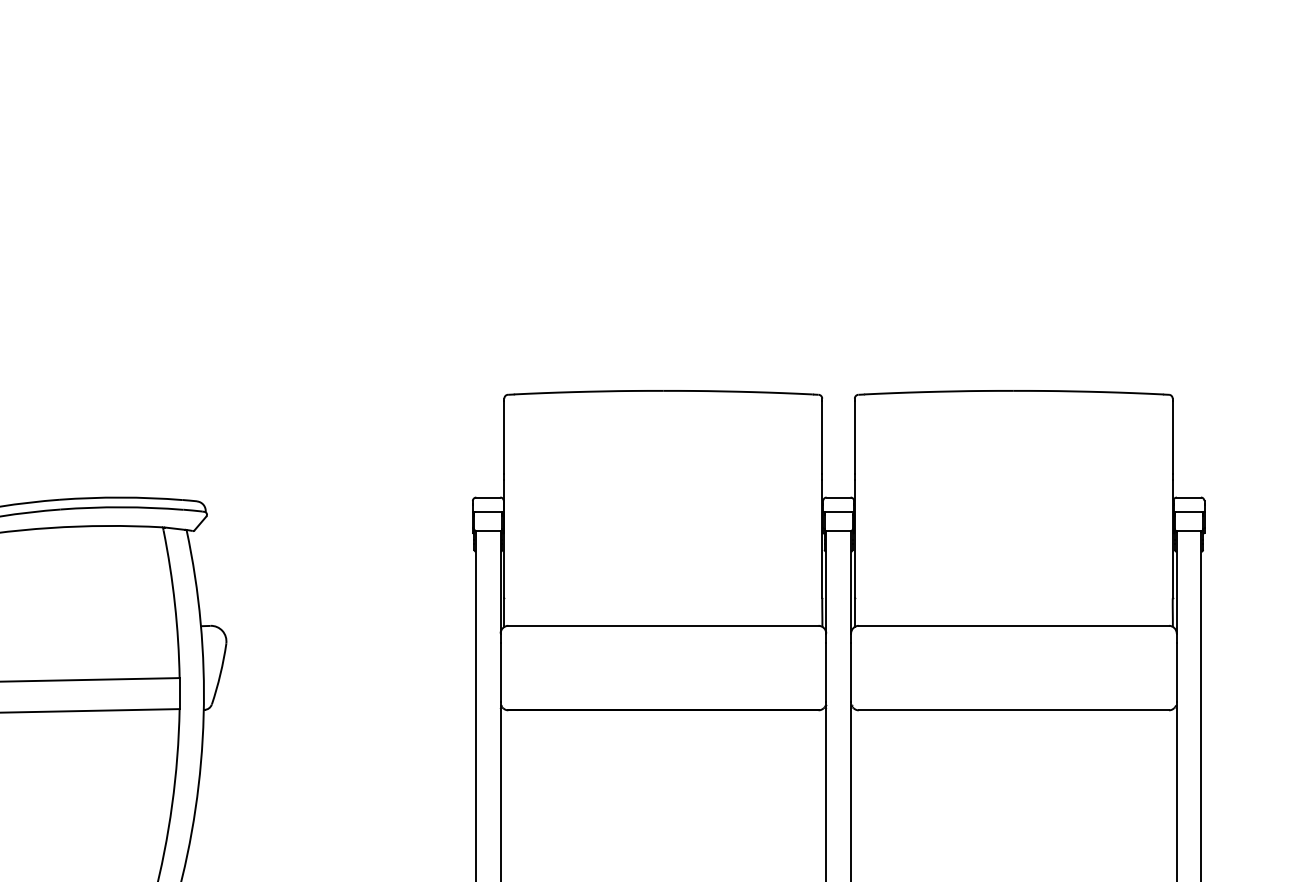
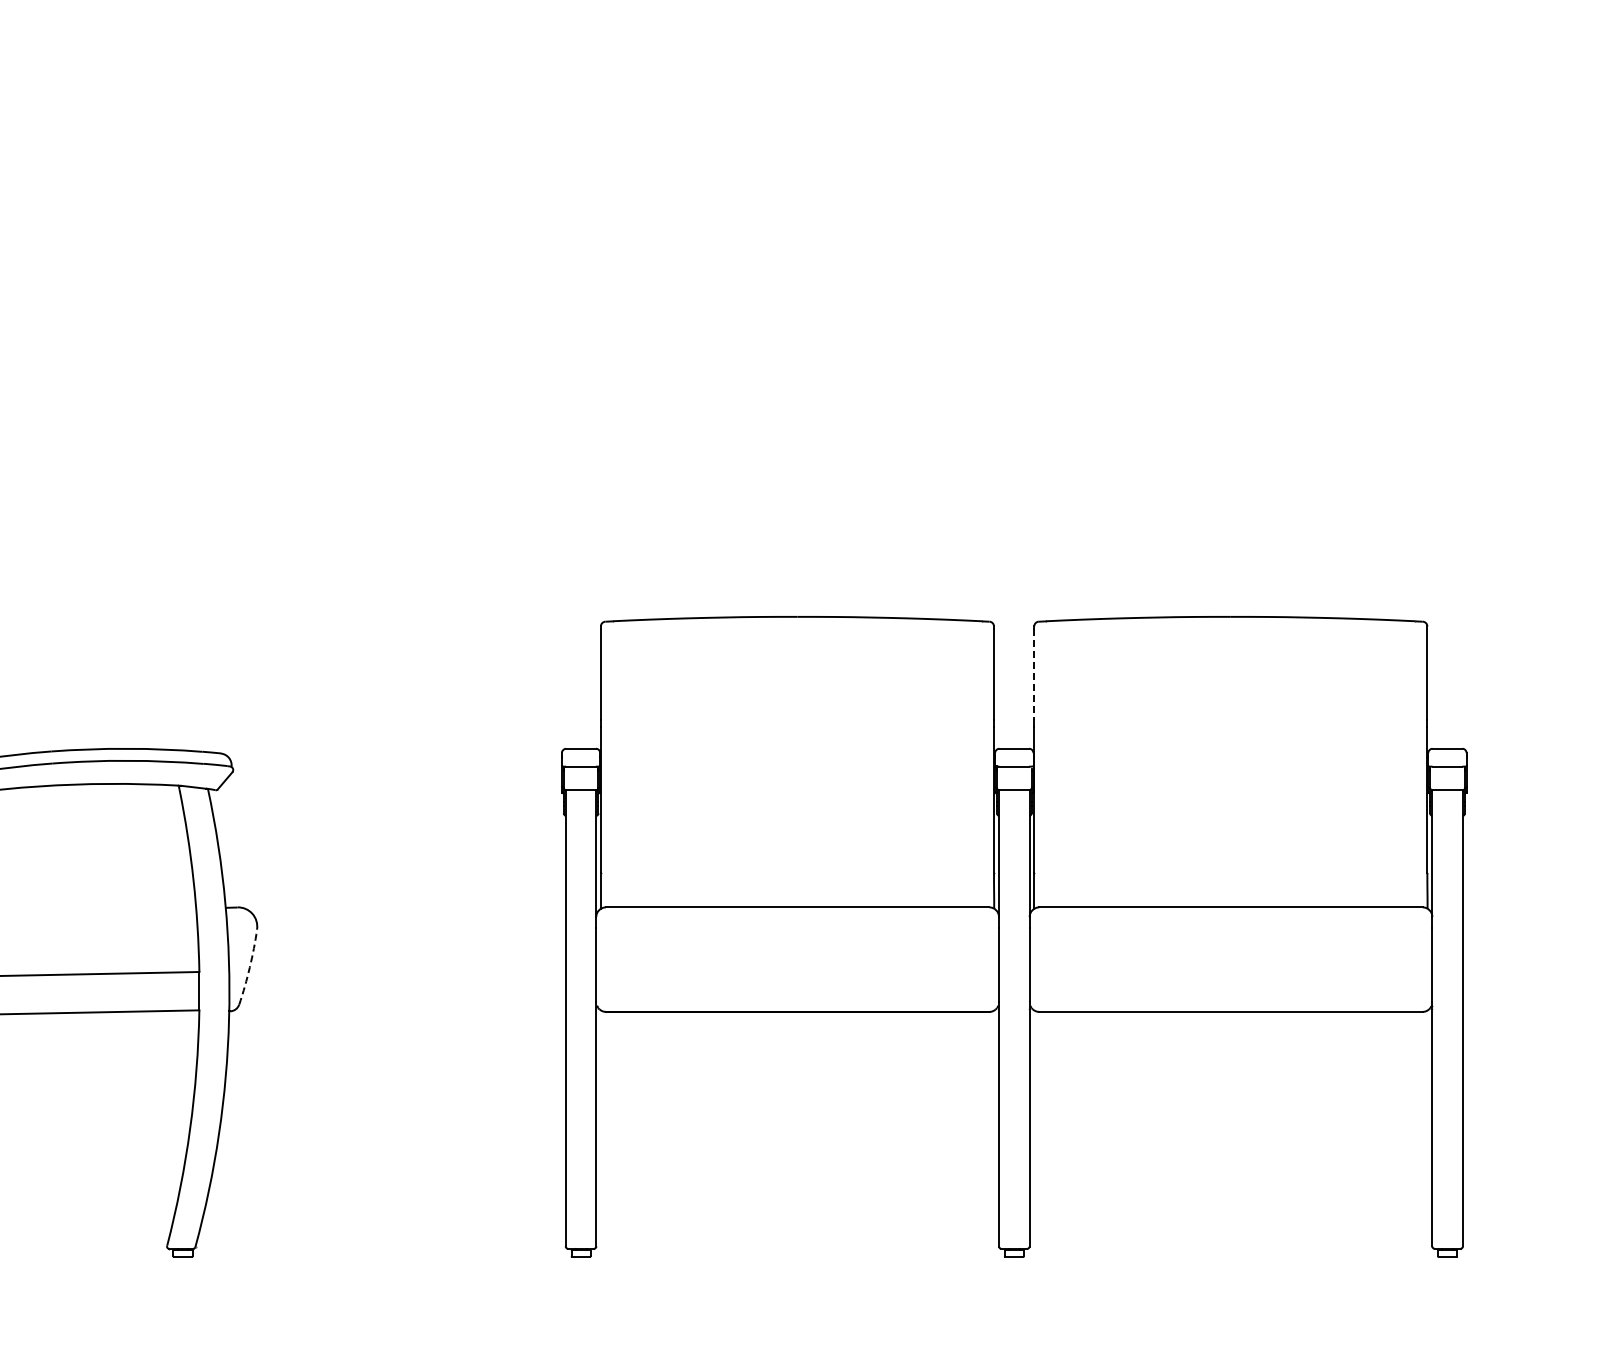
line: (855, 437) -> (1034, 674), solid -> dashed
arc: (220, 674) -> (249, 967), solid -> dashed

